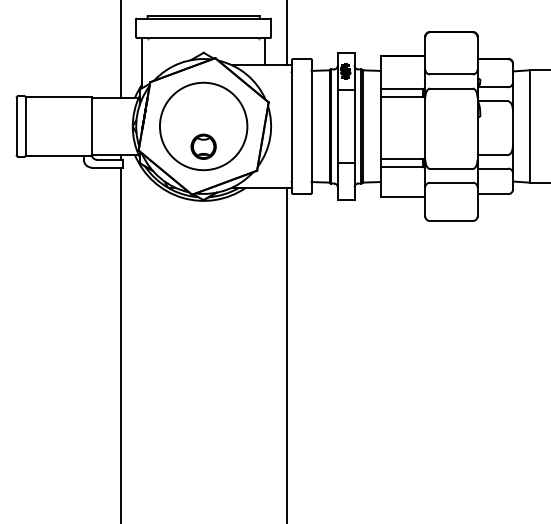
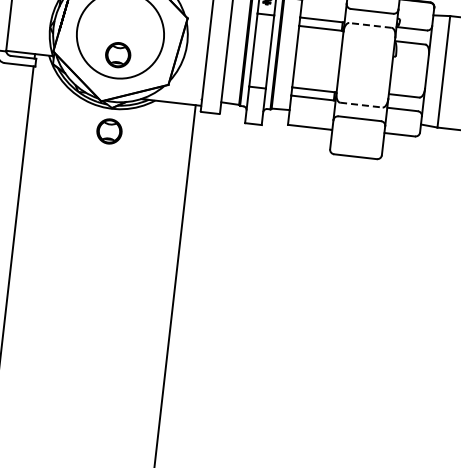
line: (450, 88) -> (369, 25), solid -> dashed
line: (451, 168) -> (361, 104), solid -> dashed
part: (203, 223) -> (109, 131), added

